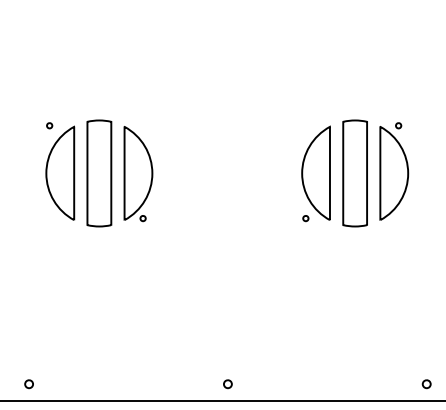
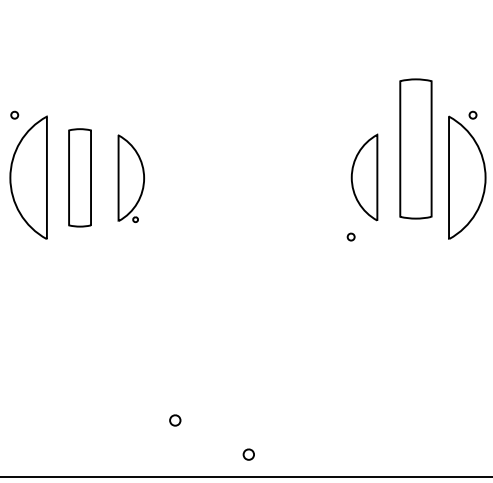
part: (315, 172) -> (363, 176), size x0.7
part: (99, 173) -> (80, 177), size x0.7
part: (354, 173) -> (415, 149), moved
part: (138, 174) -> (131, 179), size x0.7
part: (171, 358) -> (174, 420), added

